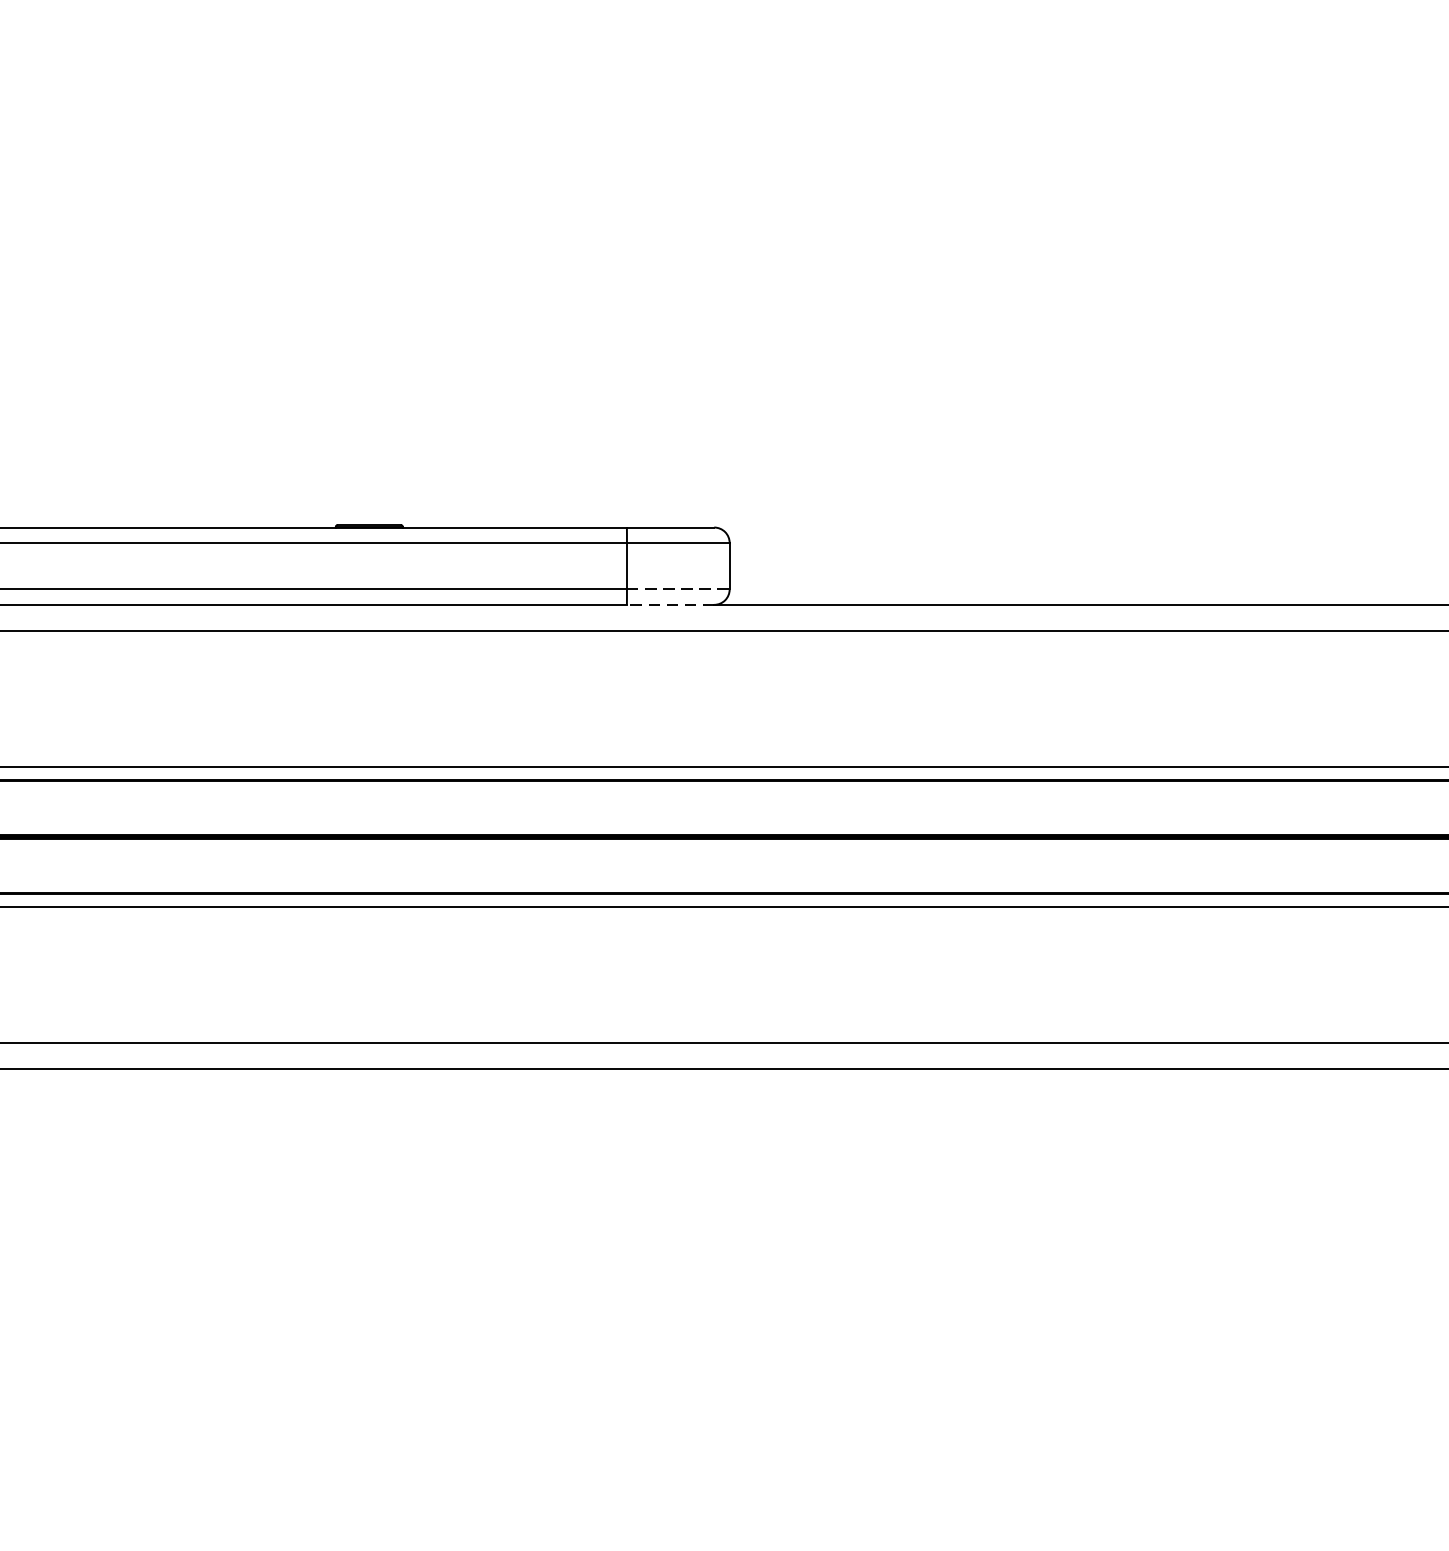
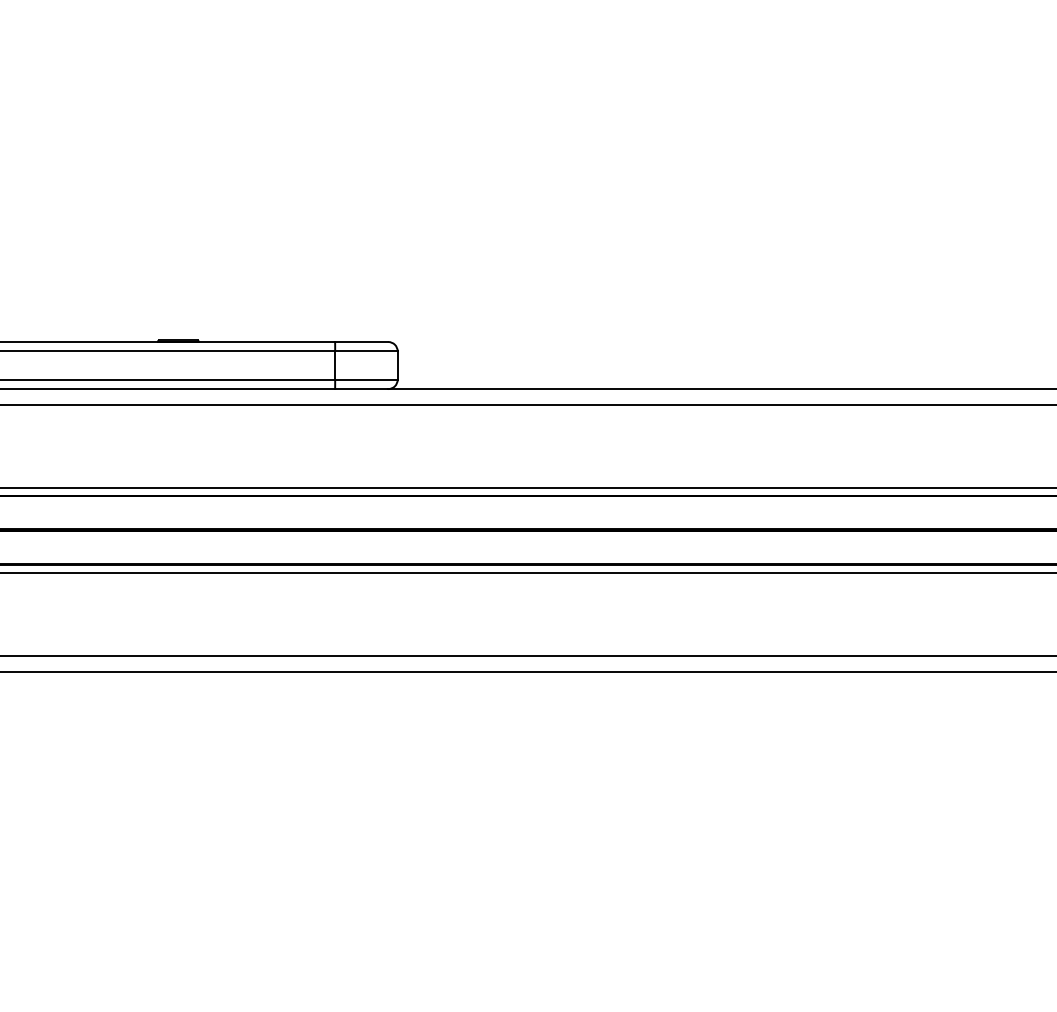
line: (678, 589) -> (366, 379), dashed -> solid
line: (670, 605) -> (361, 389), dashed -> solid

